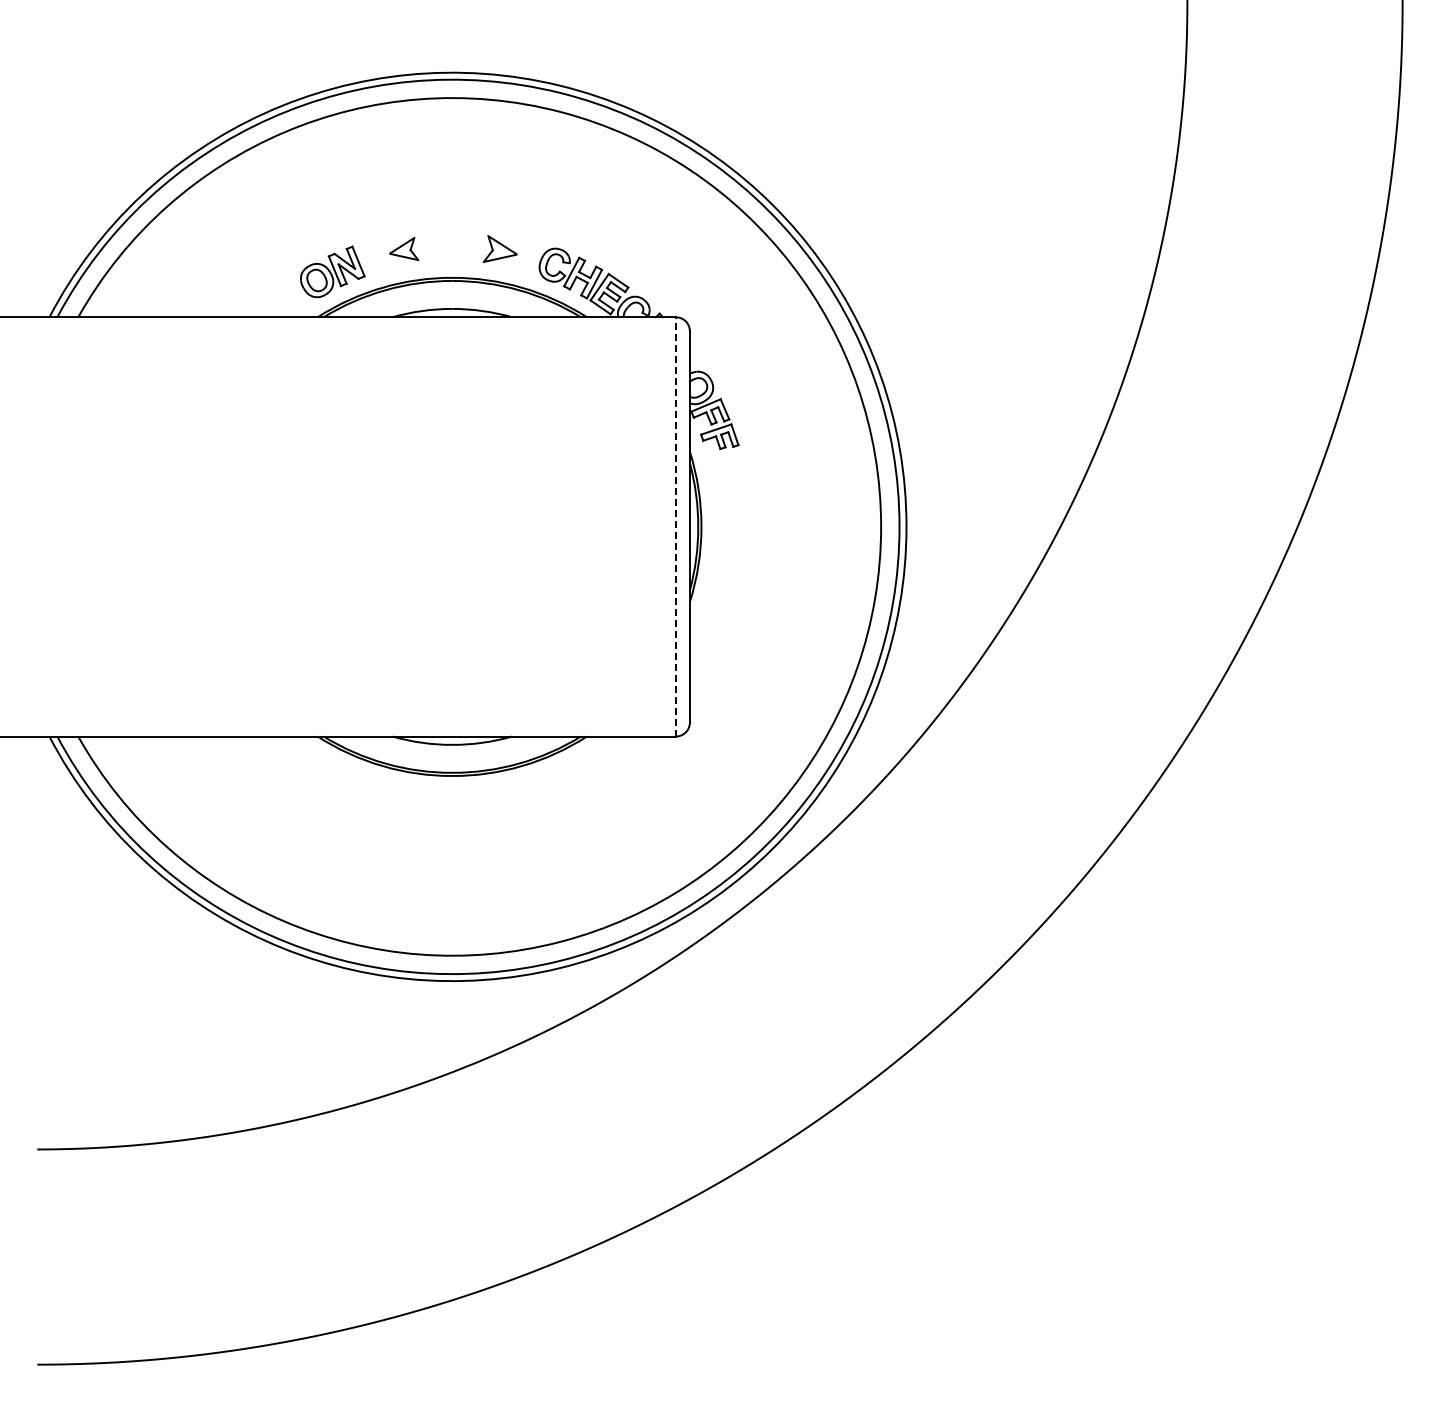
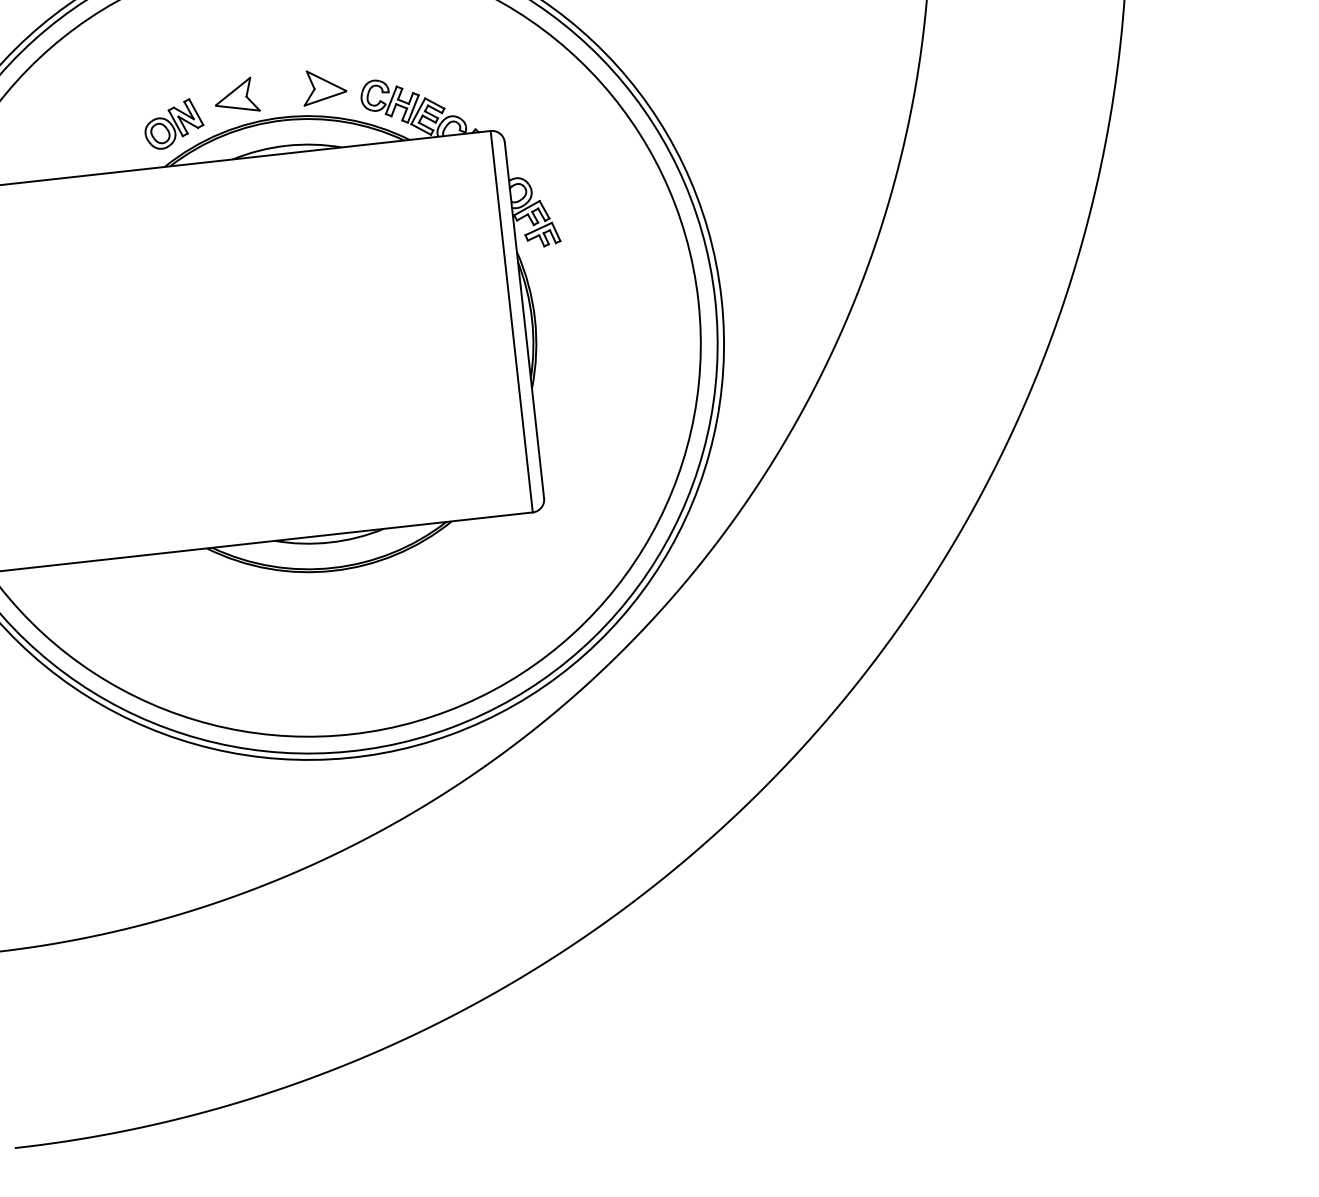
part: (403, 248) -> (235, 95), size x1.67
part: (499, 248) -> (323, 86), size x1.43
line: (675, 526) -> (511, 321), dashed -> solid

